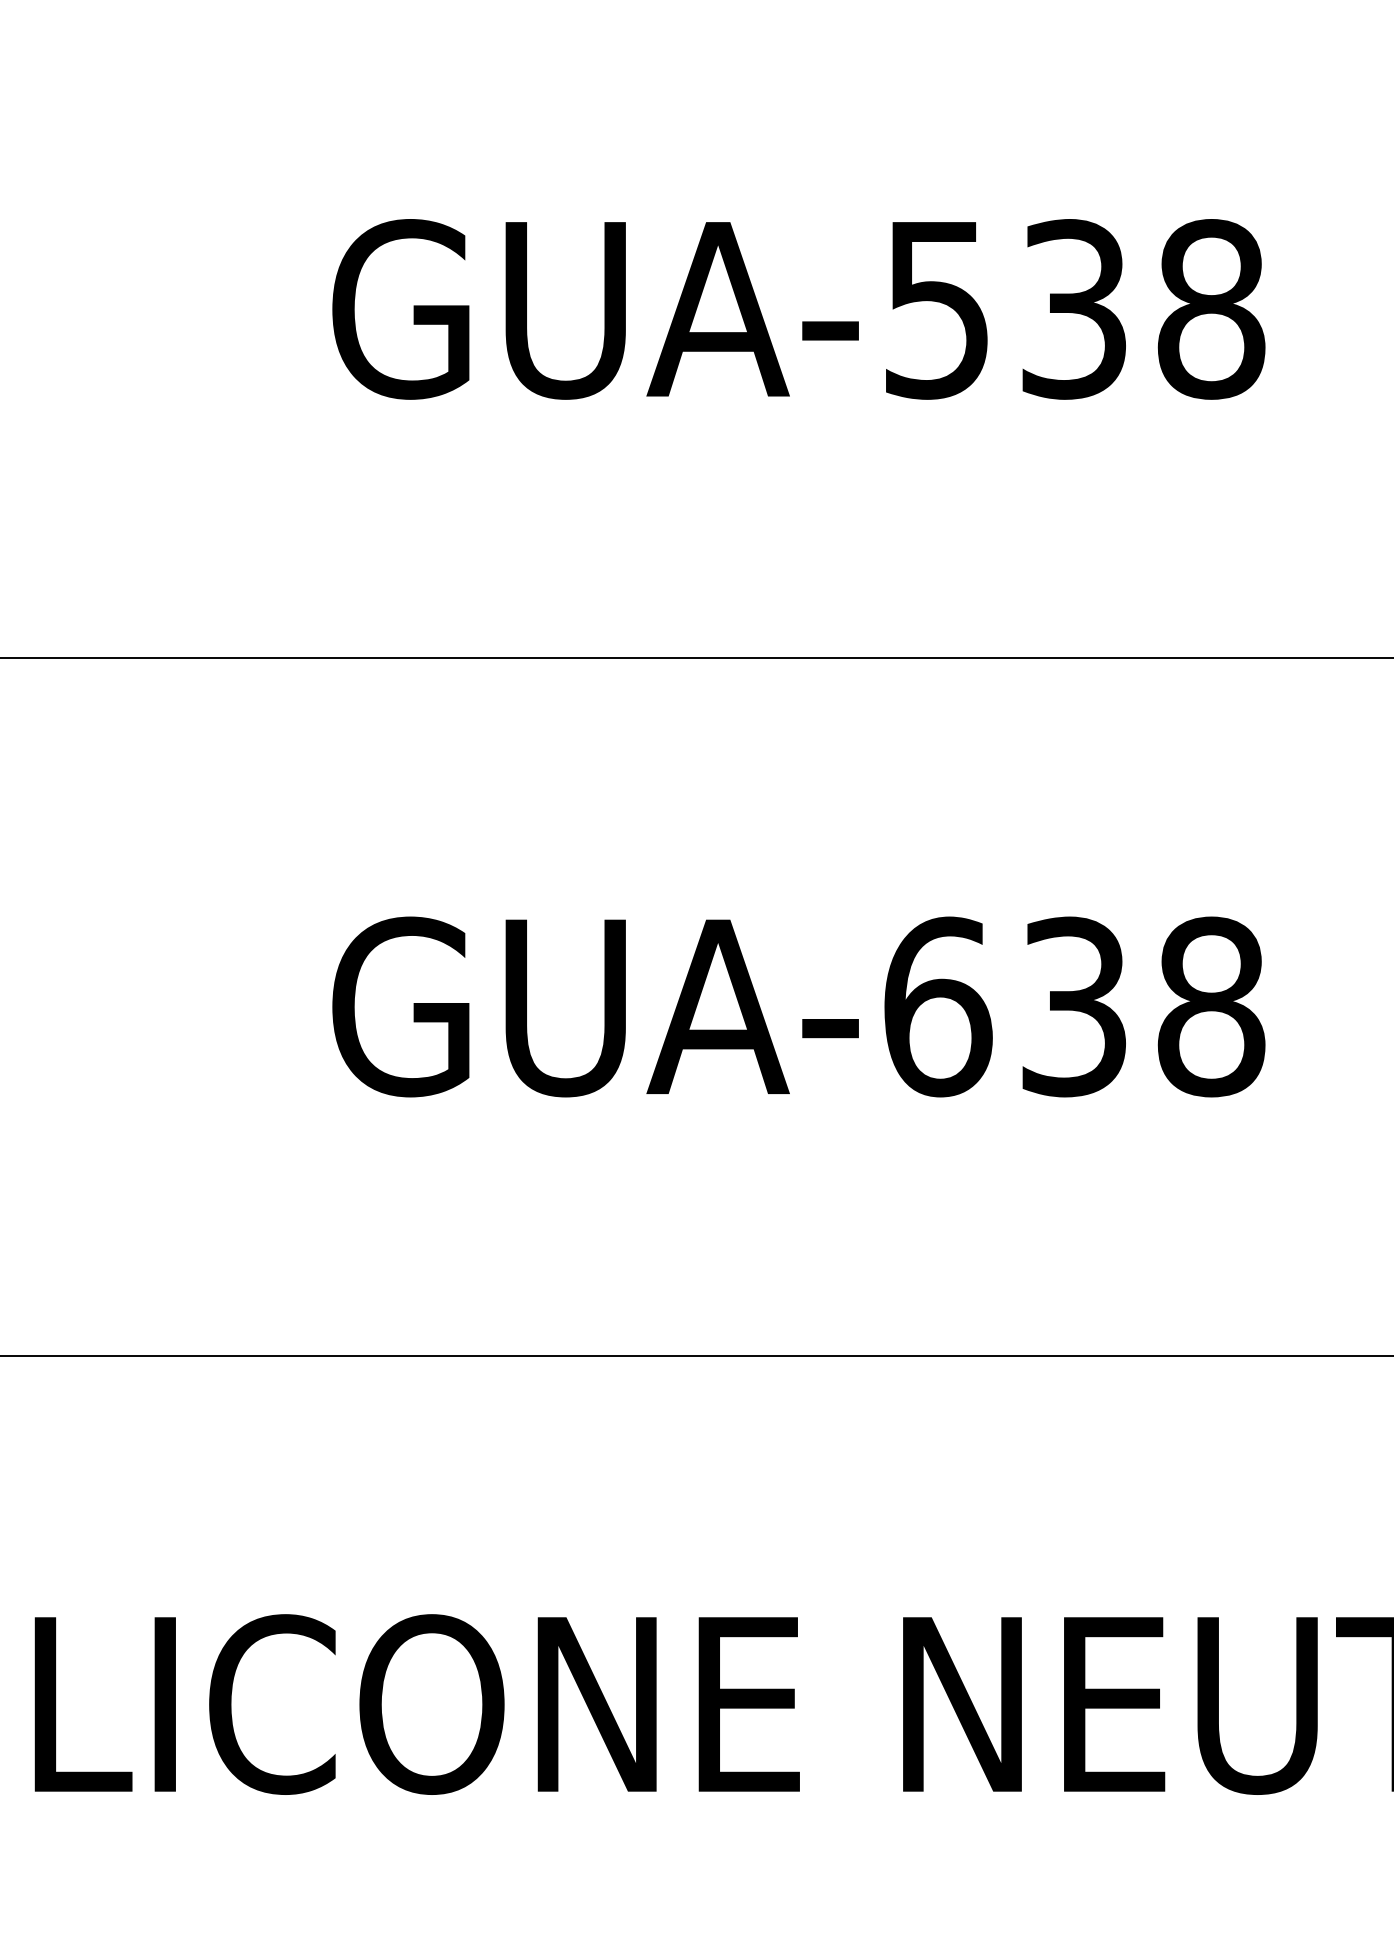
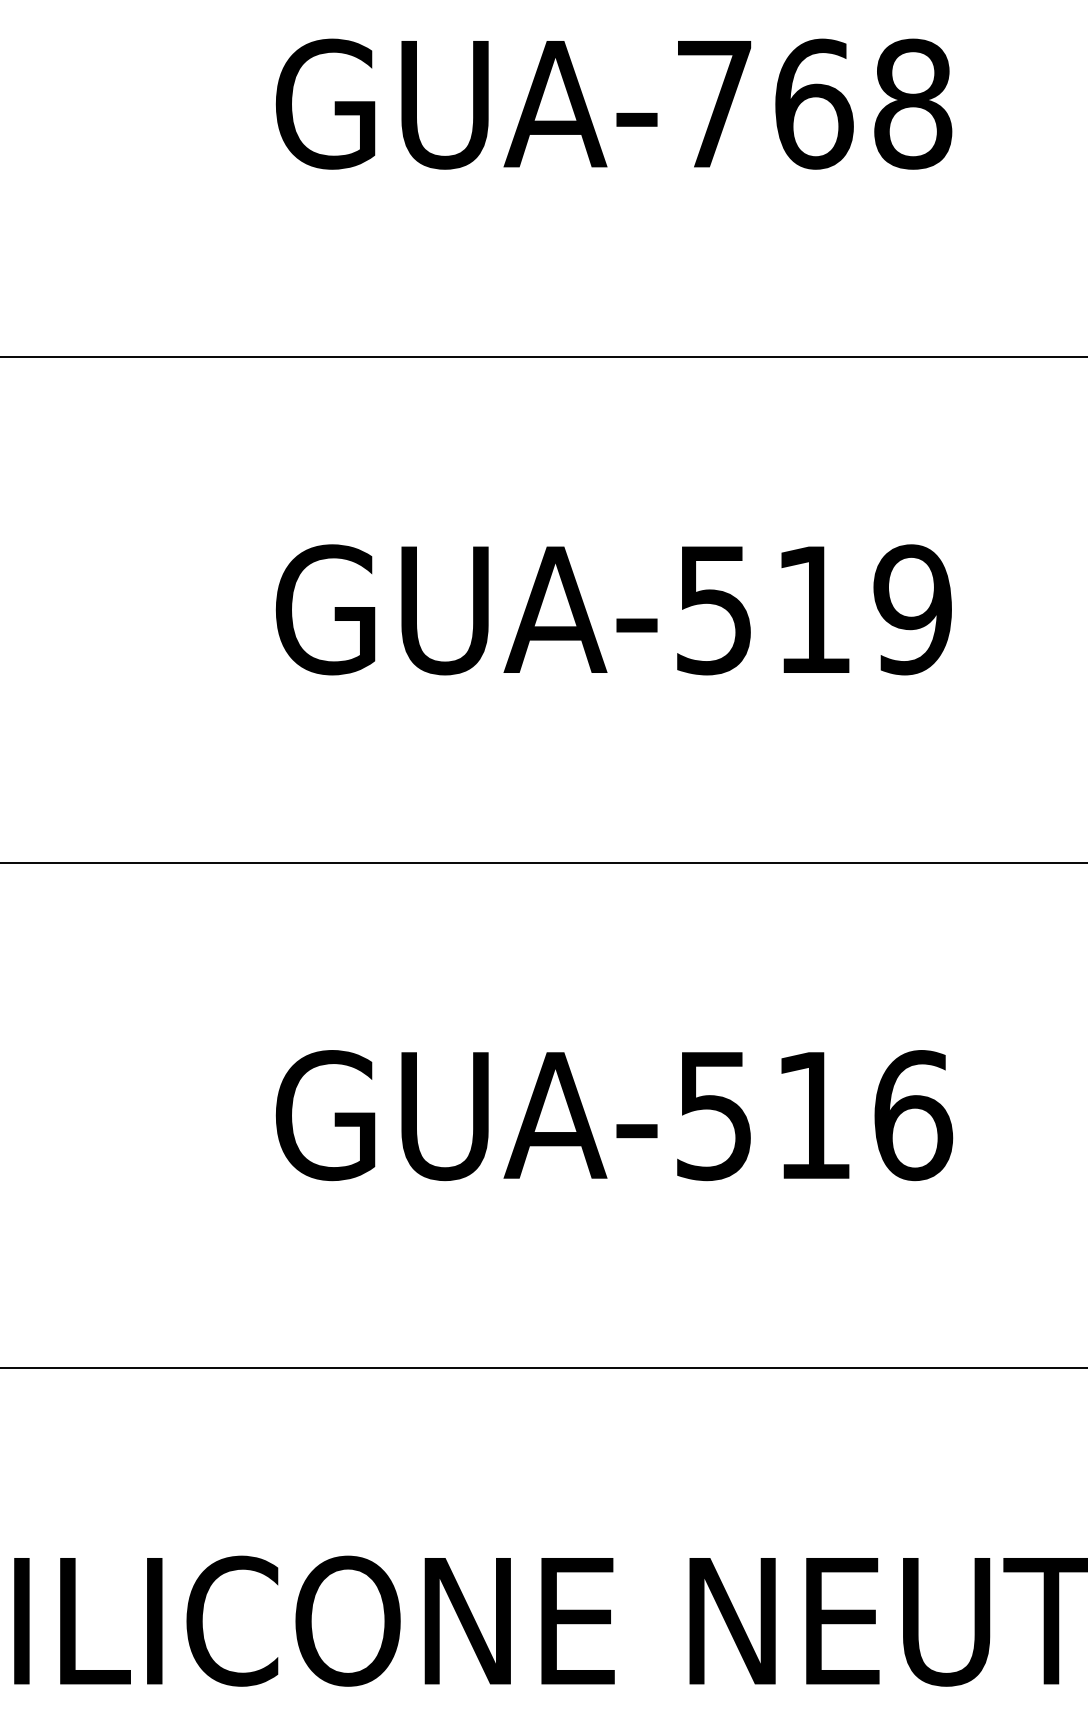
text: (1144, 308) -> (864, 609), GUA-538 -> GUA-519
text: (1075, 1006) -> (814, 1115), GUA-638 -> GUA-516

